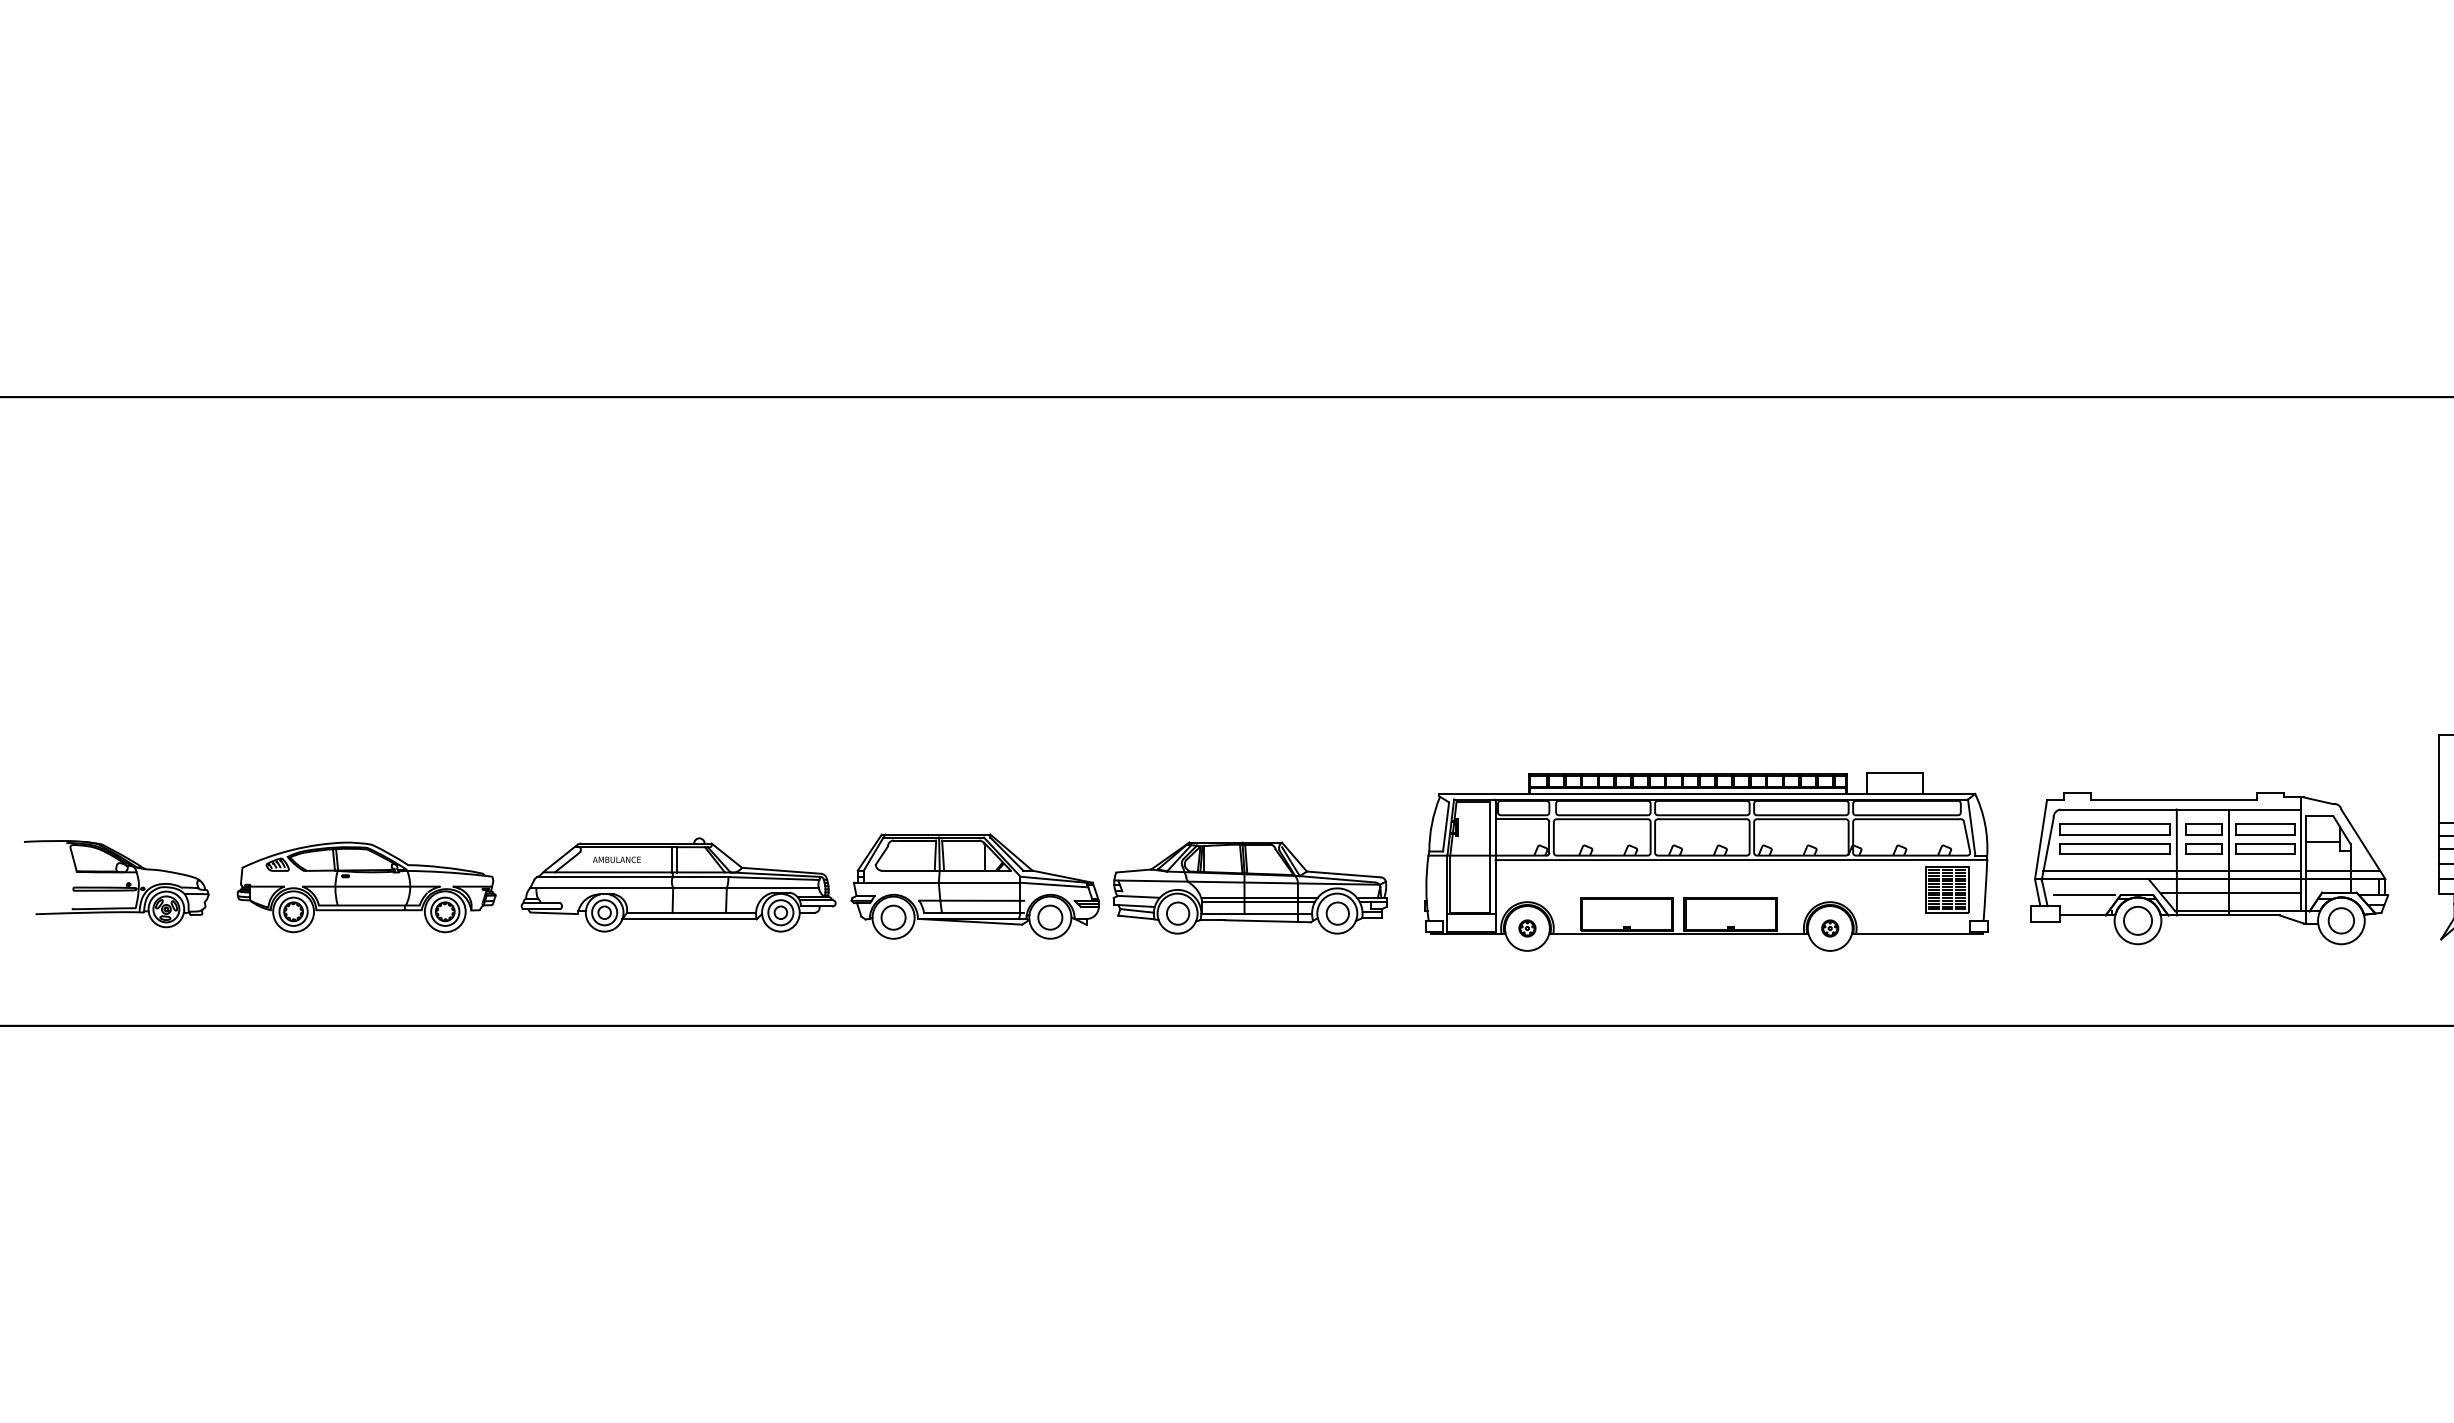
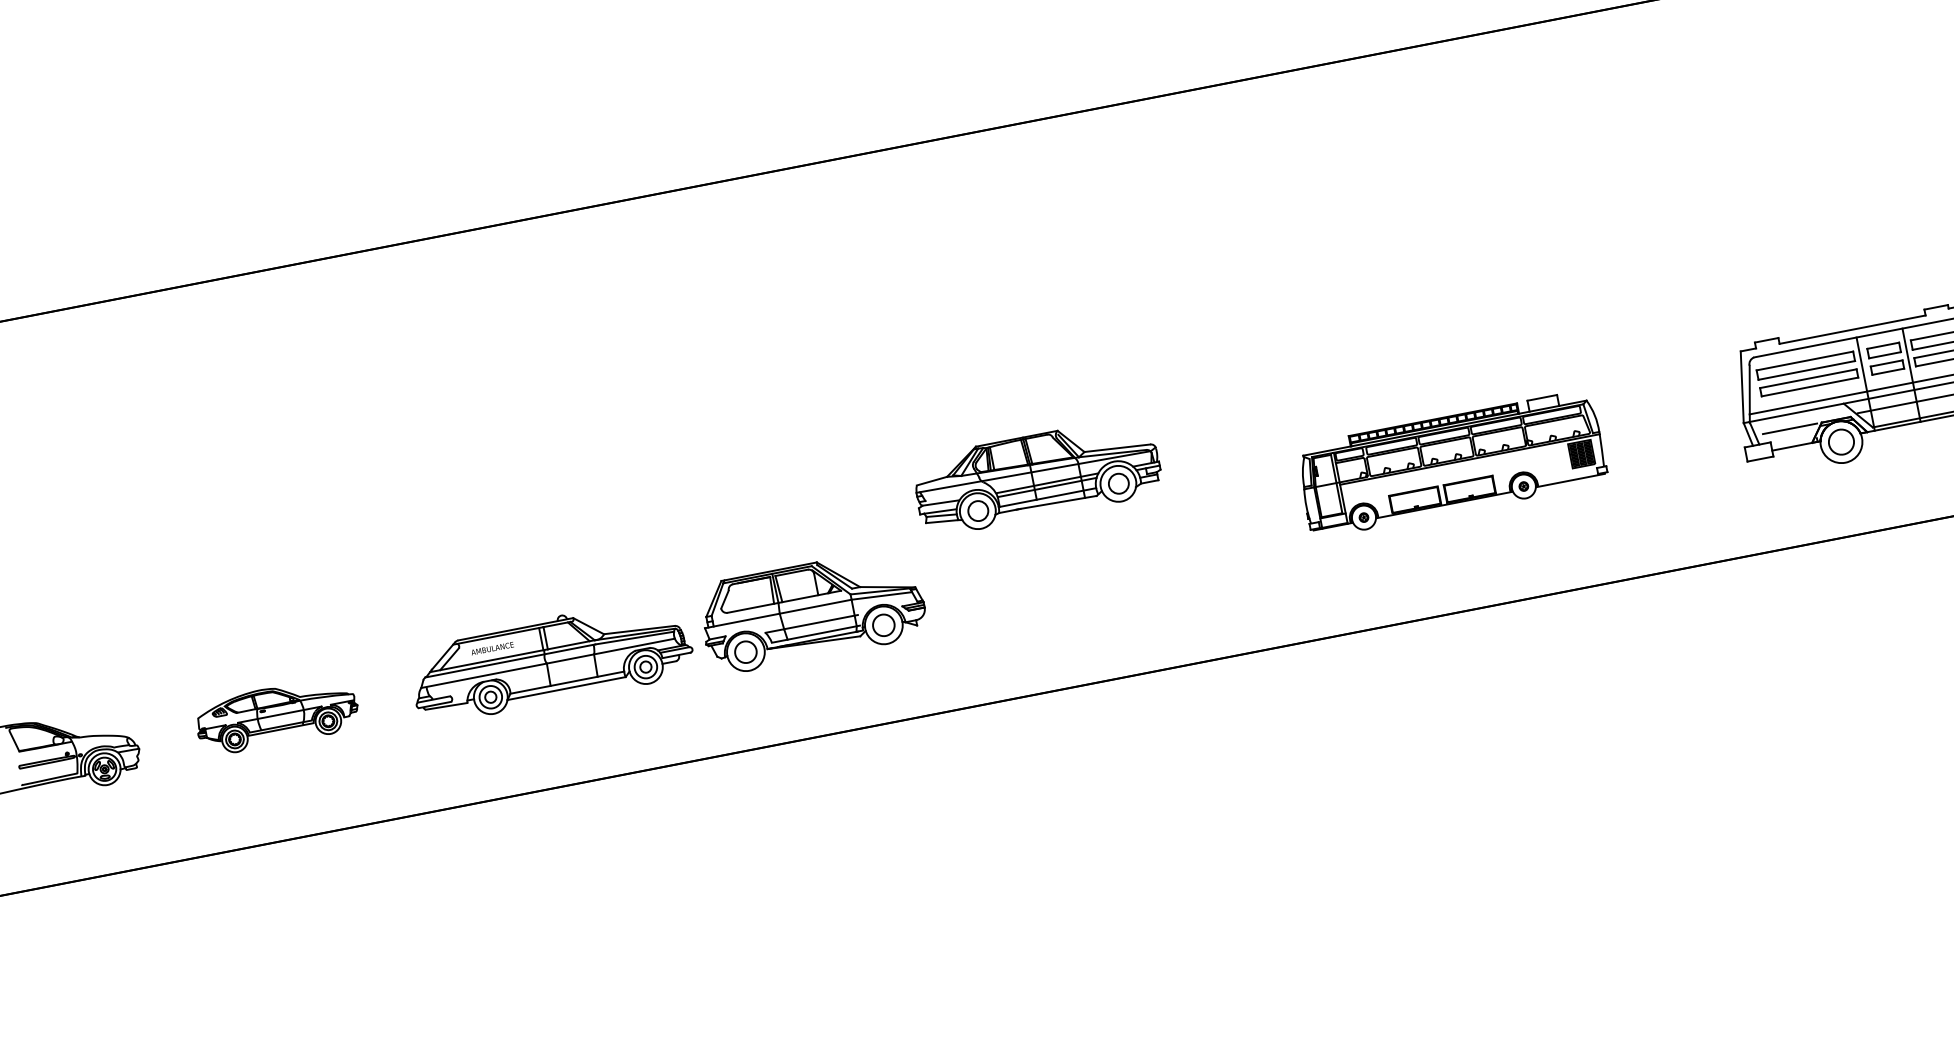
part: (1706, 861) -> (1451, 463), size x0.6
part: (366, 887) -> (276, 715), size x0.7
part: (1249, 887) -> (1036, 475), moved

